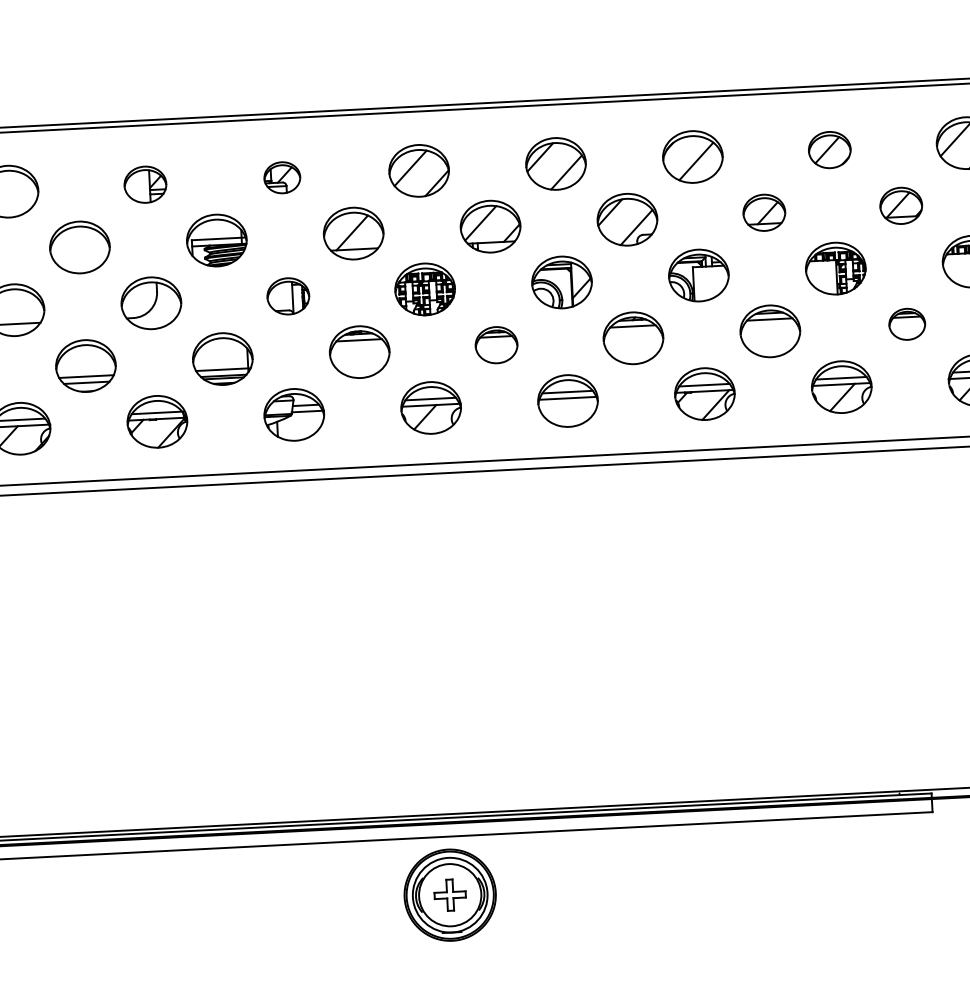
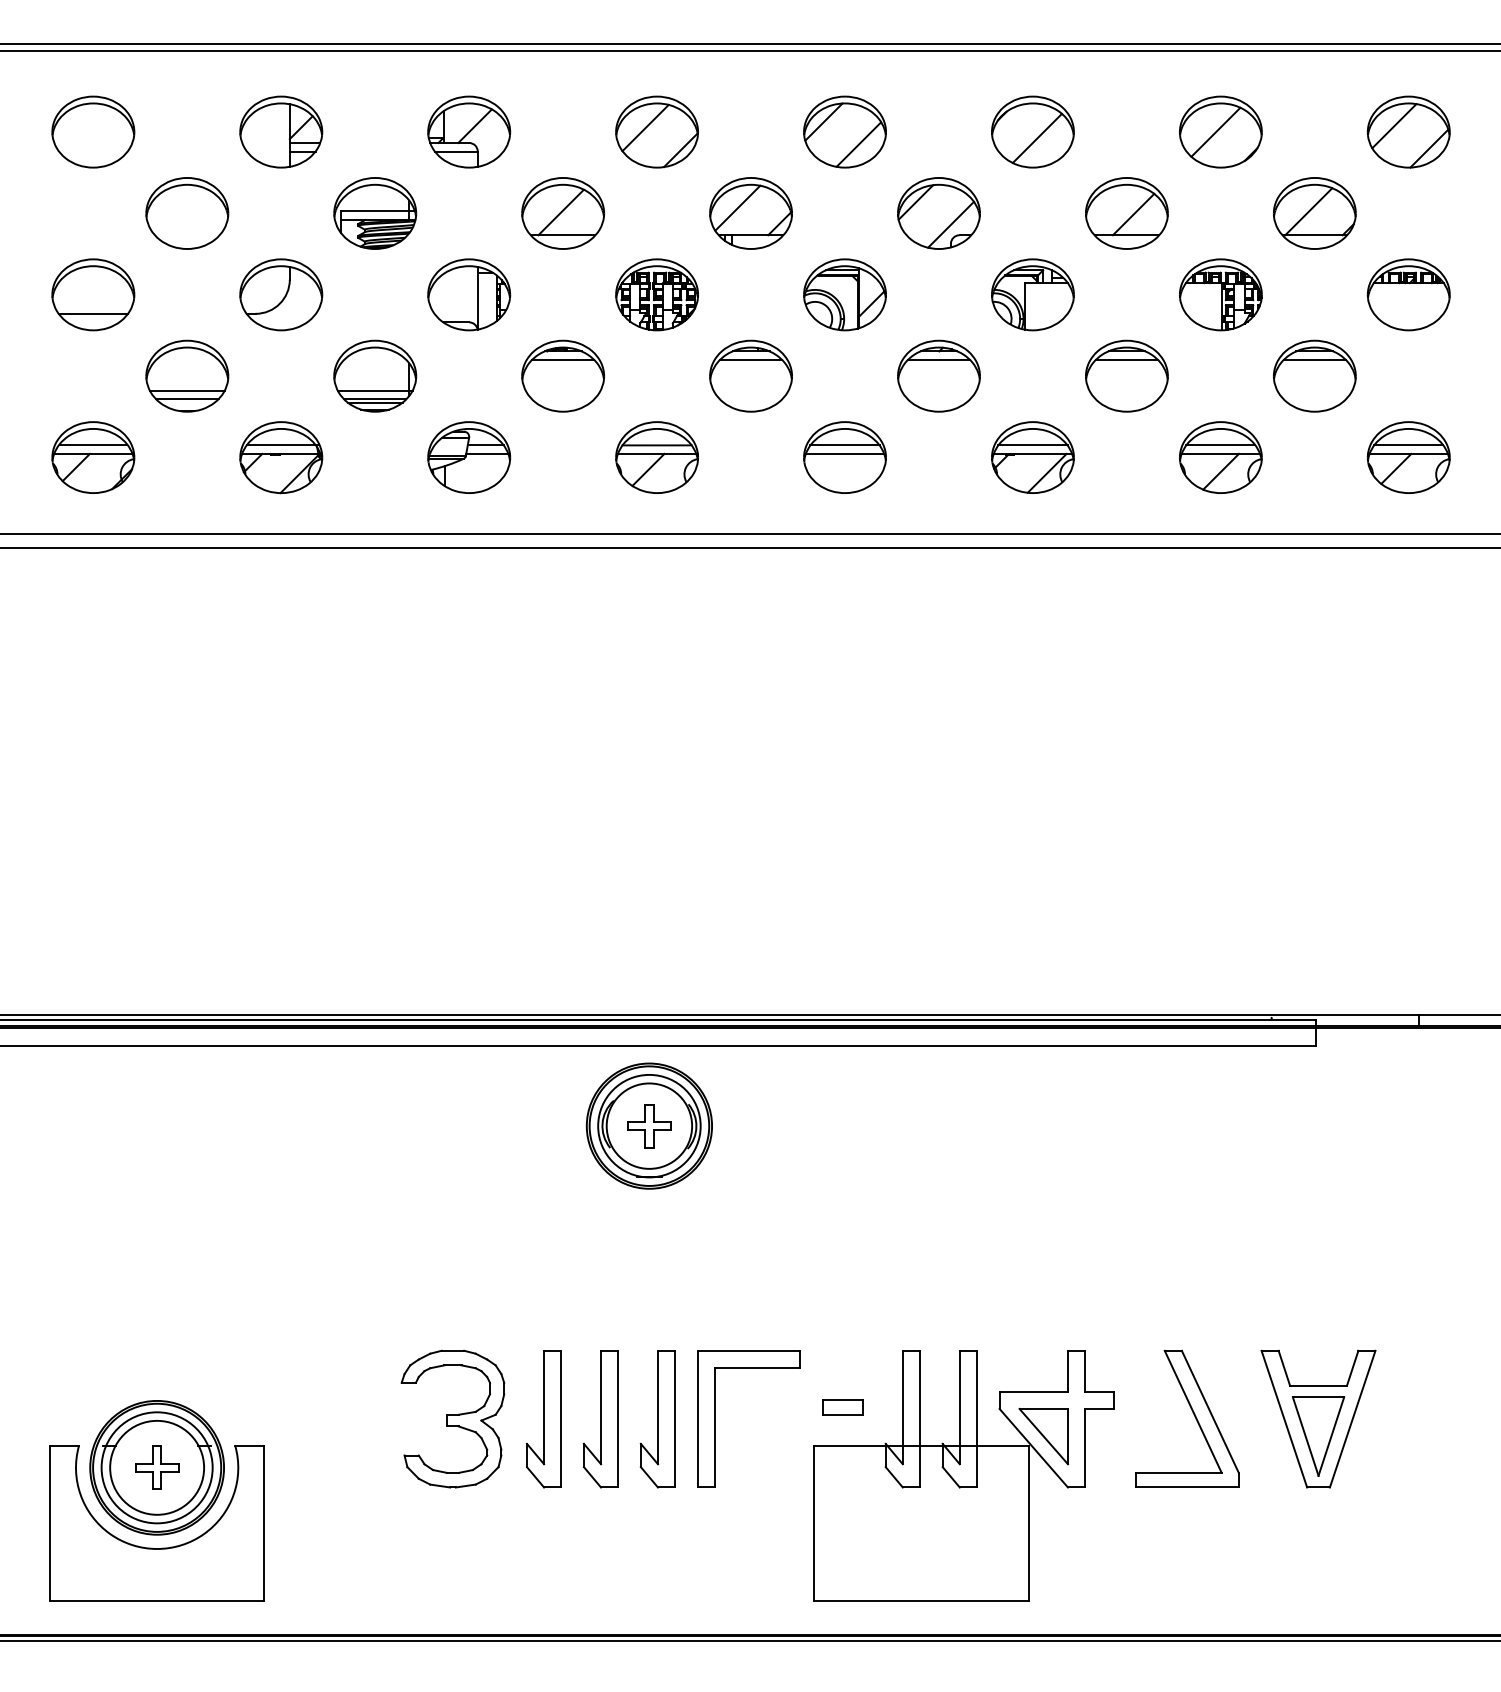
part: (829, 149) -> (1220, 131), size x1.43
part: (282, 177) -> (469, 131), size x1.67
part: (145, 184) -> (281, 131), size x1.43
part: (900, 205) -> (1314, 213), size x1.43
part: (764, 212) -> (1126, 213), size x1.43
part: (288, 296) -> (469, 294), size x1.43
part: (906, 323) -> (1314, 375), size x1.67
part: (496, 344) -> (750, 375), size x1.43

